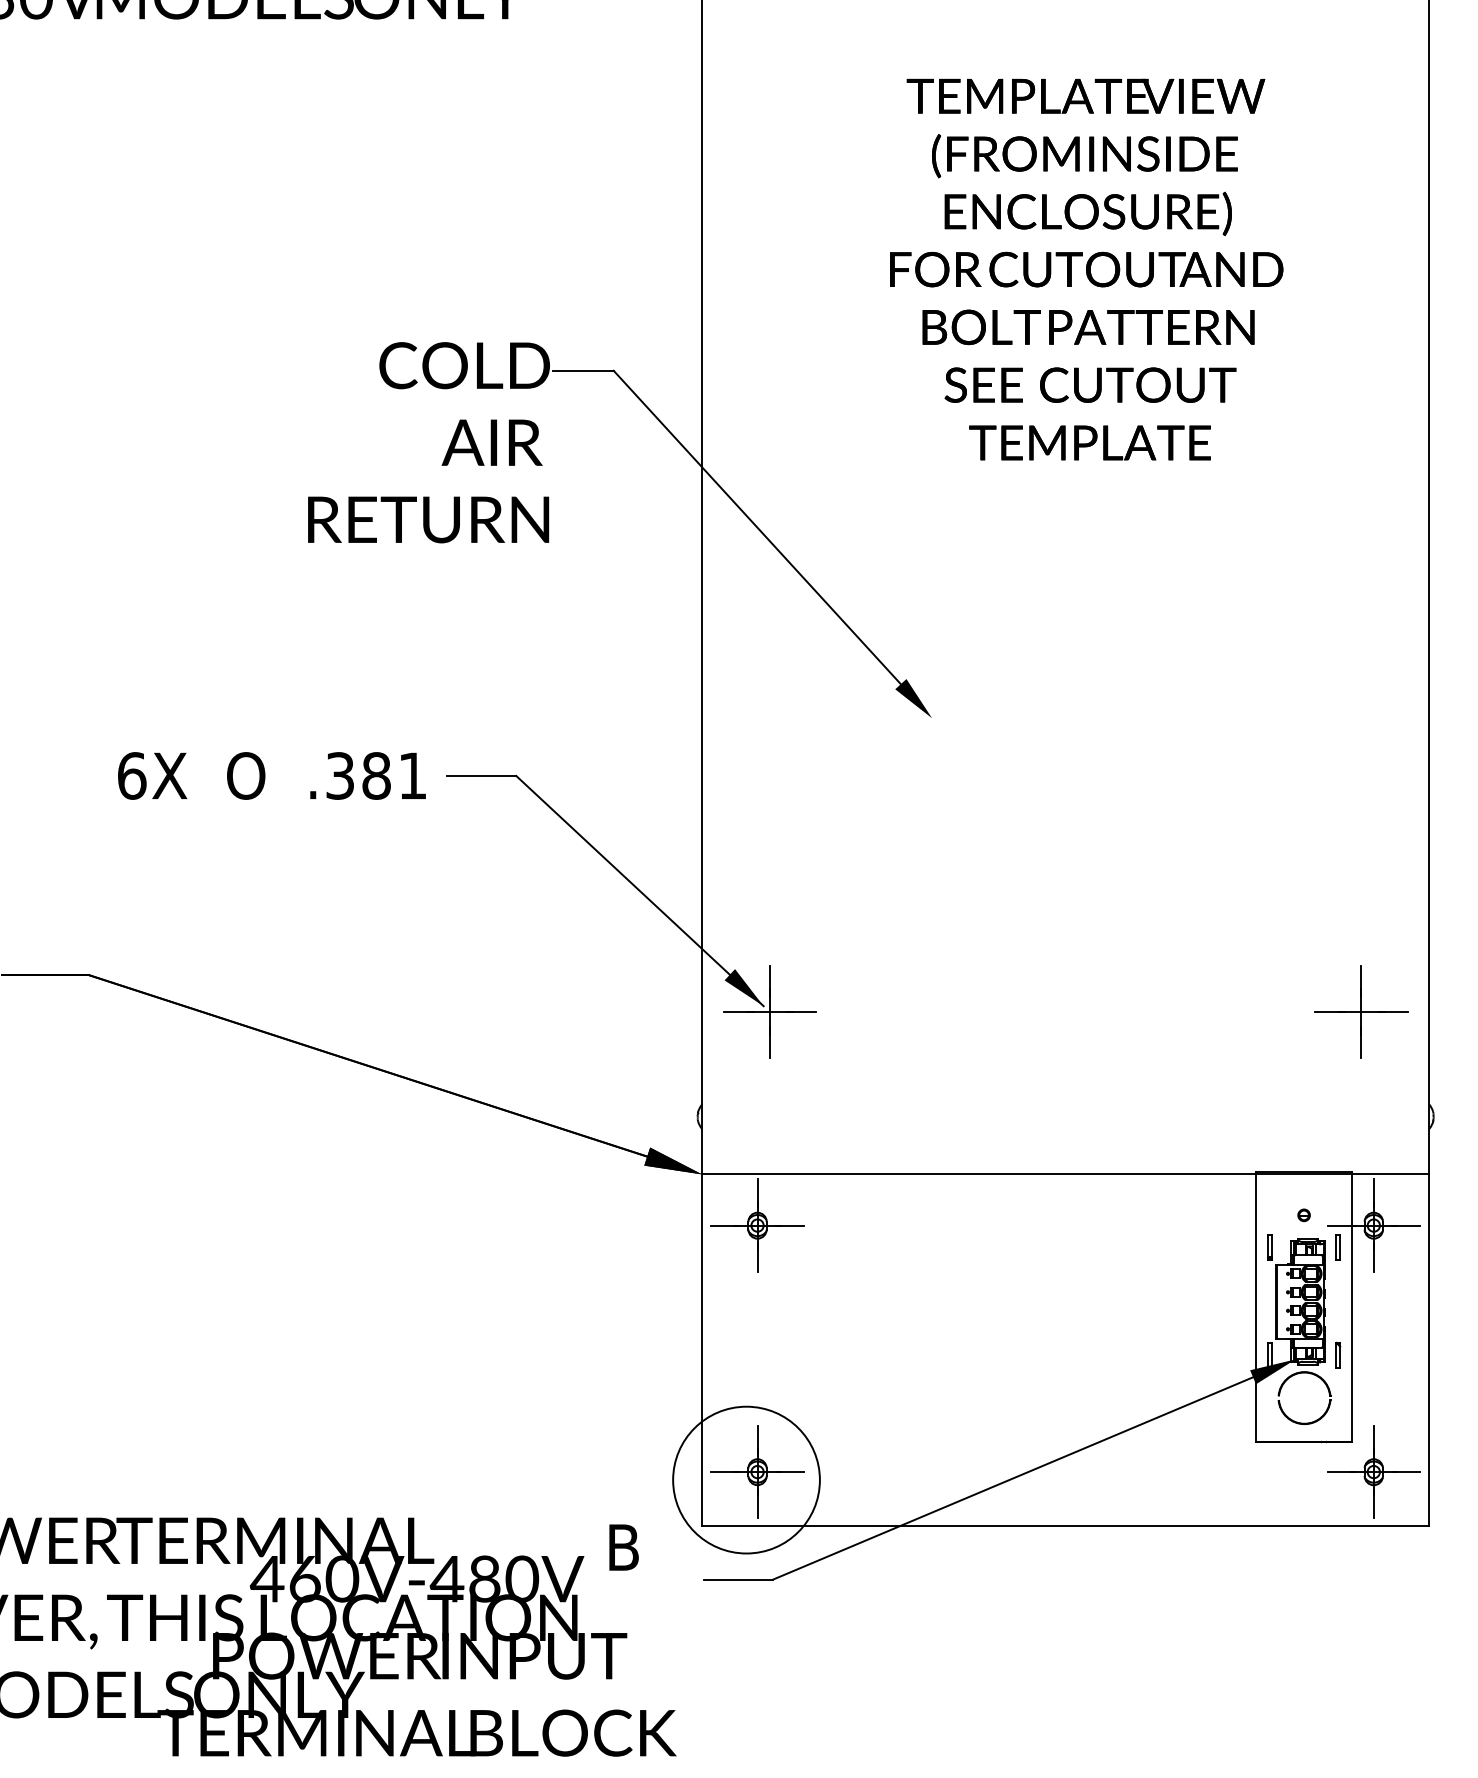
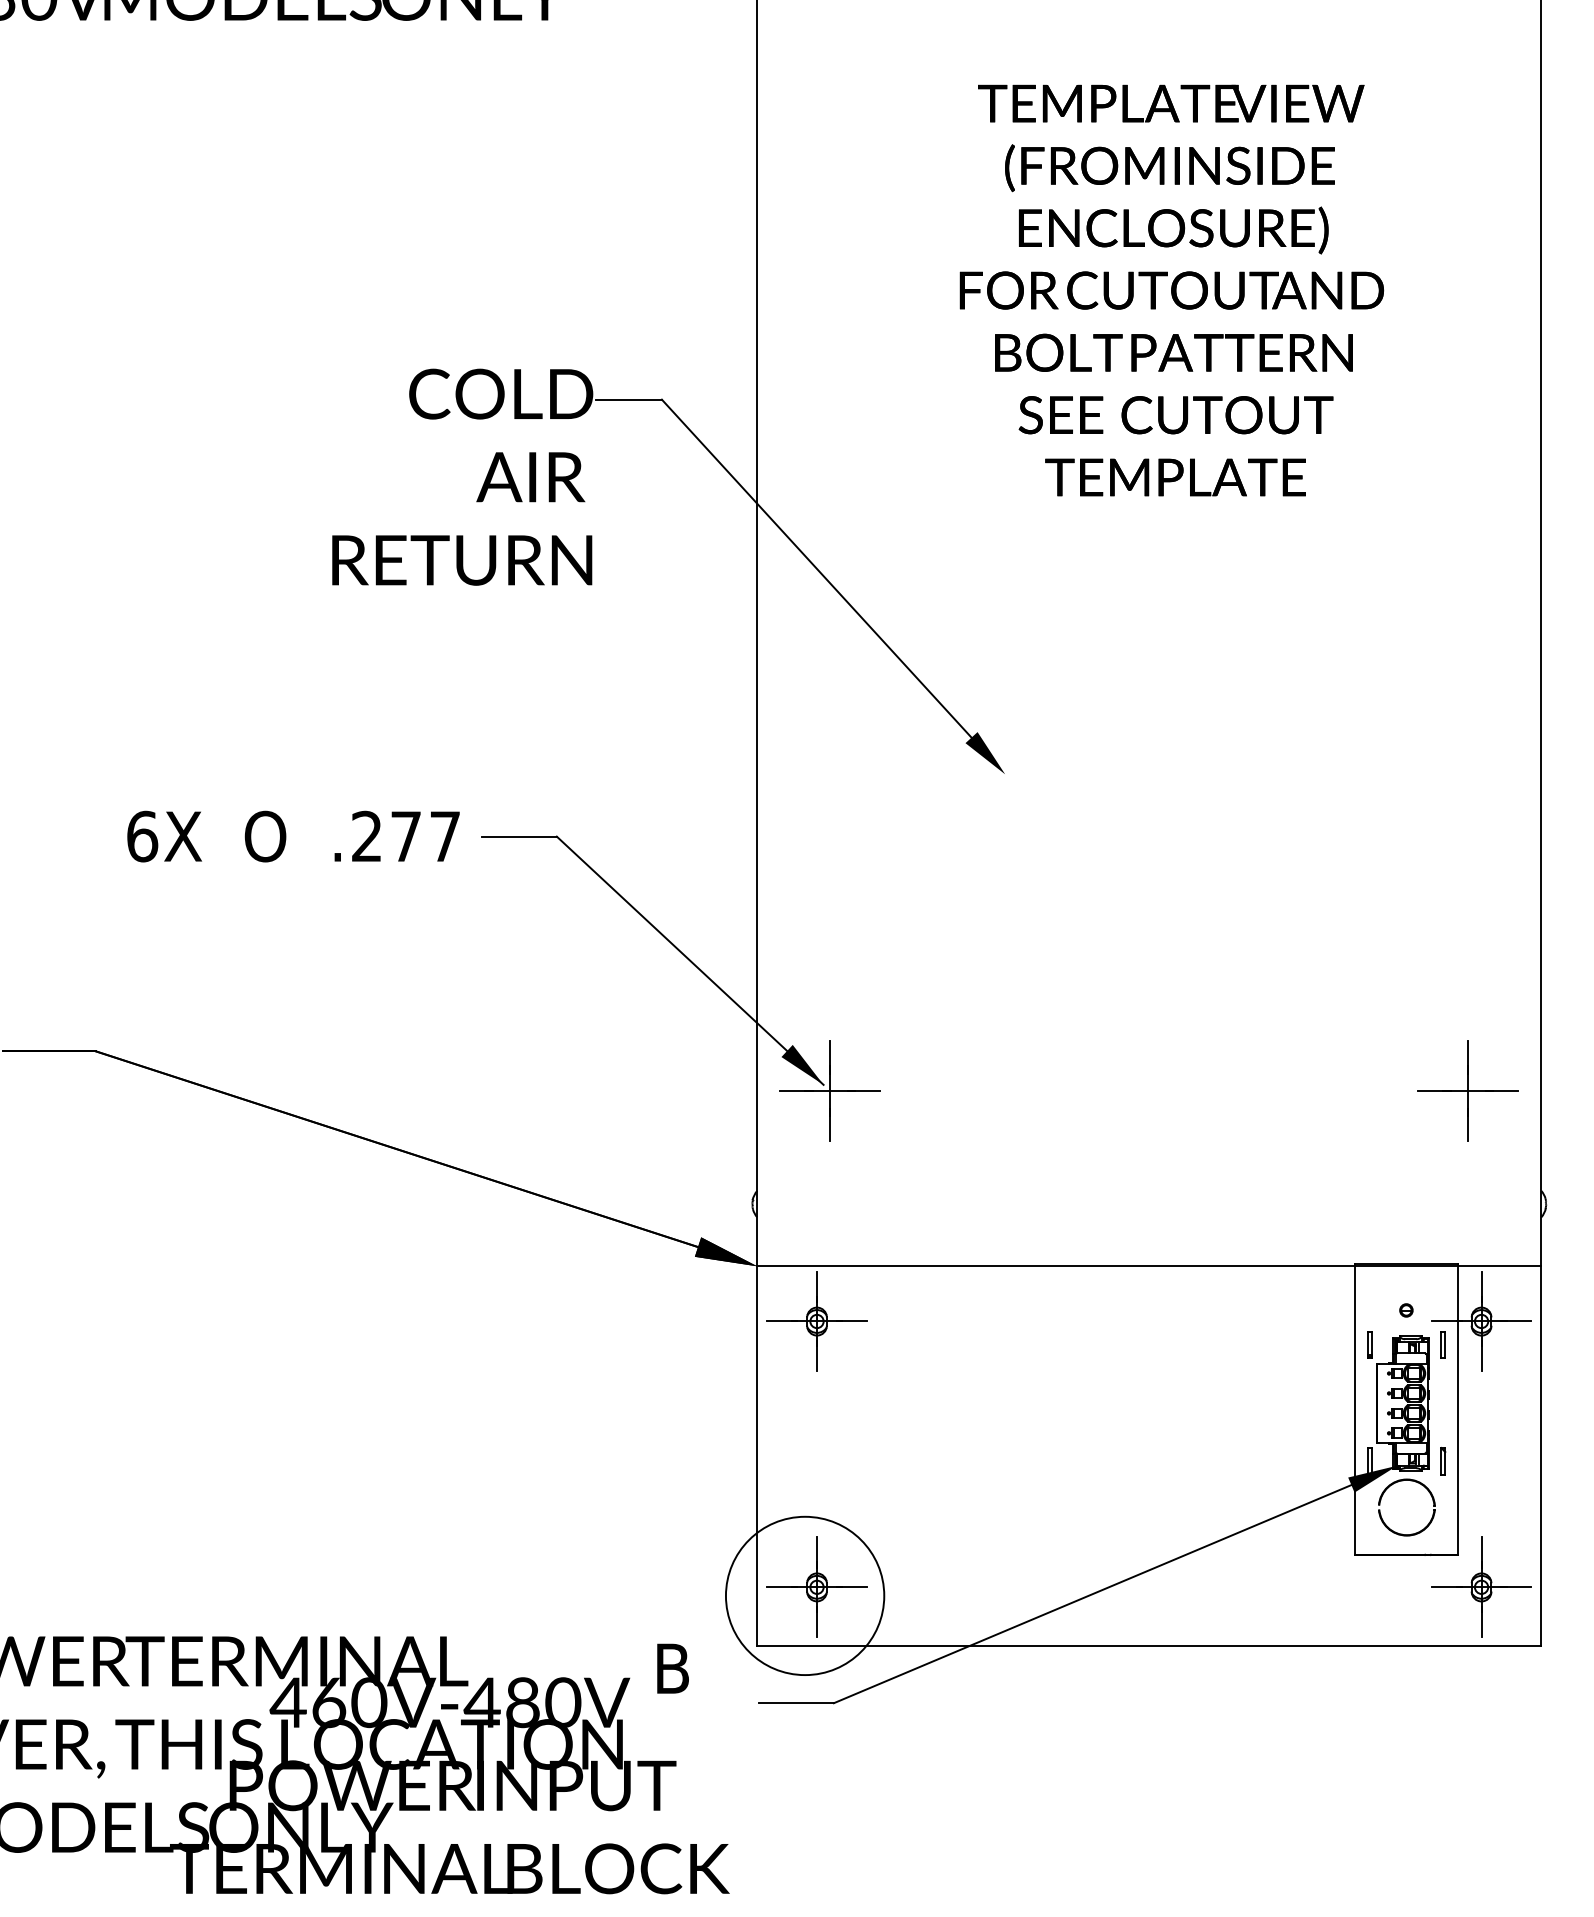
text: (376, 775) -> (406, 836), .381 -> .277

